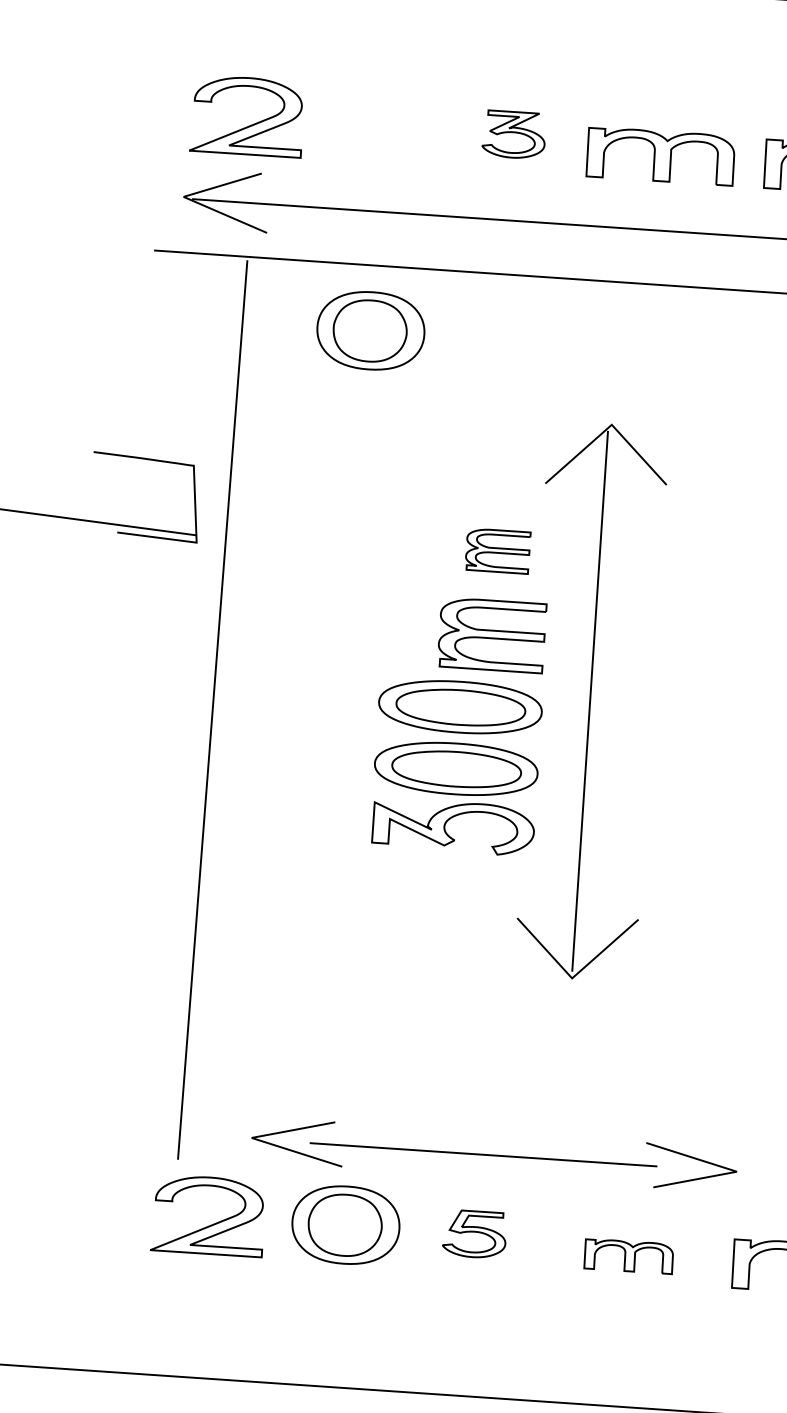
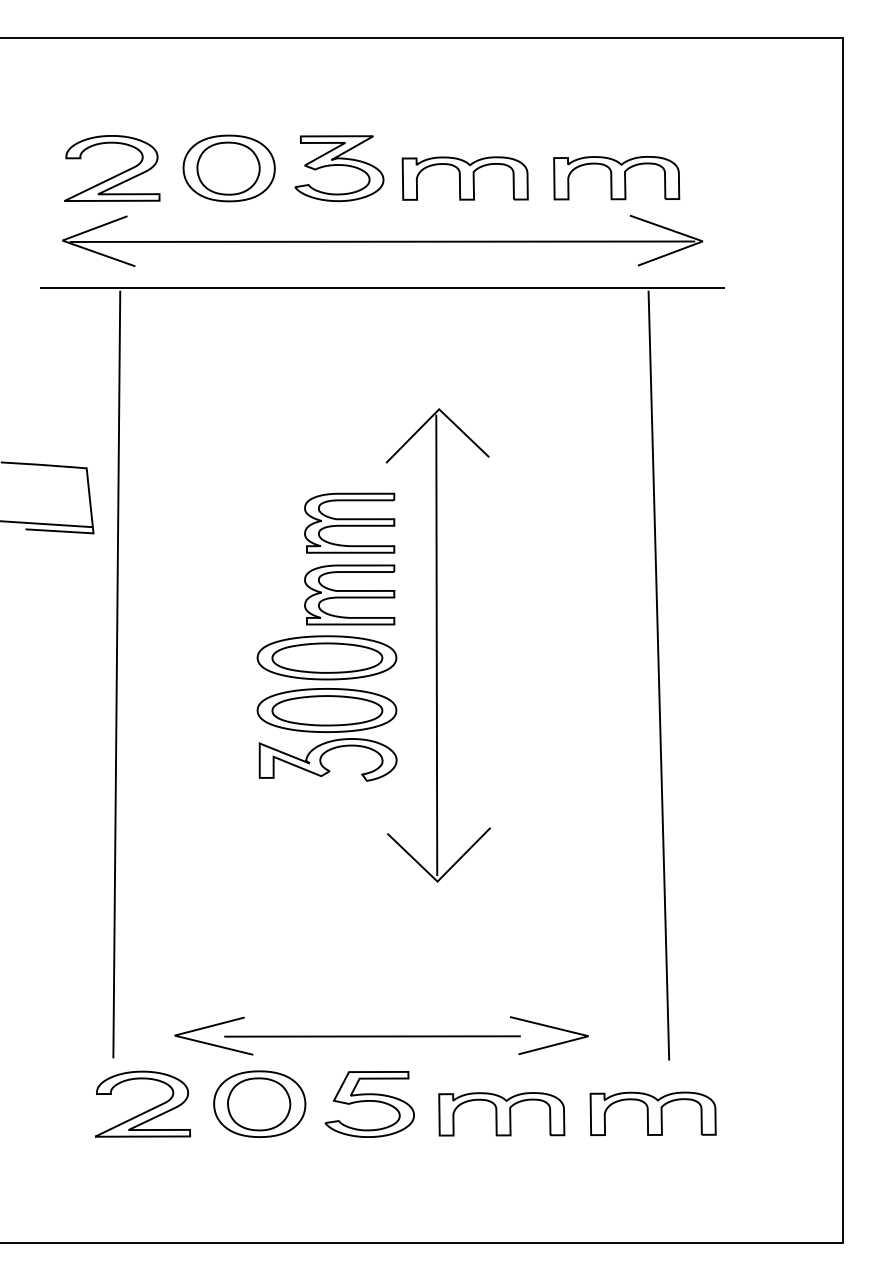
part: (514, 134) -> (339, 168), size x1.67
part: (370, 330) -> (228, 168), moved
part: (497, 550) -> (349, 522), size x1.67
part: (474, 1234) -> (369, 1104), size x1.67
part: (628, 1256) -> (501, 1114), size x1.67

